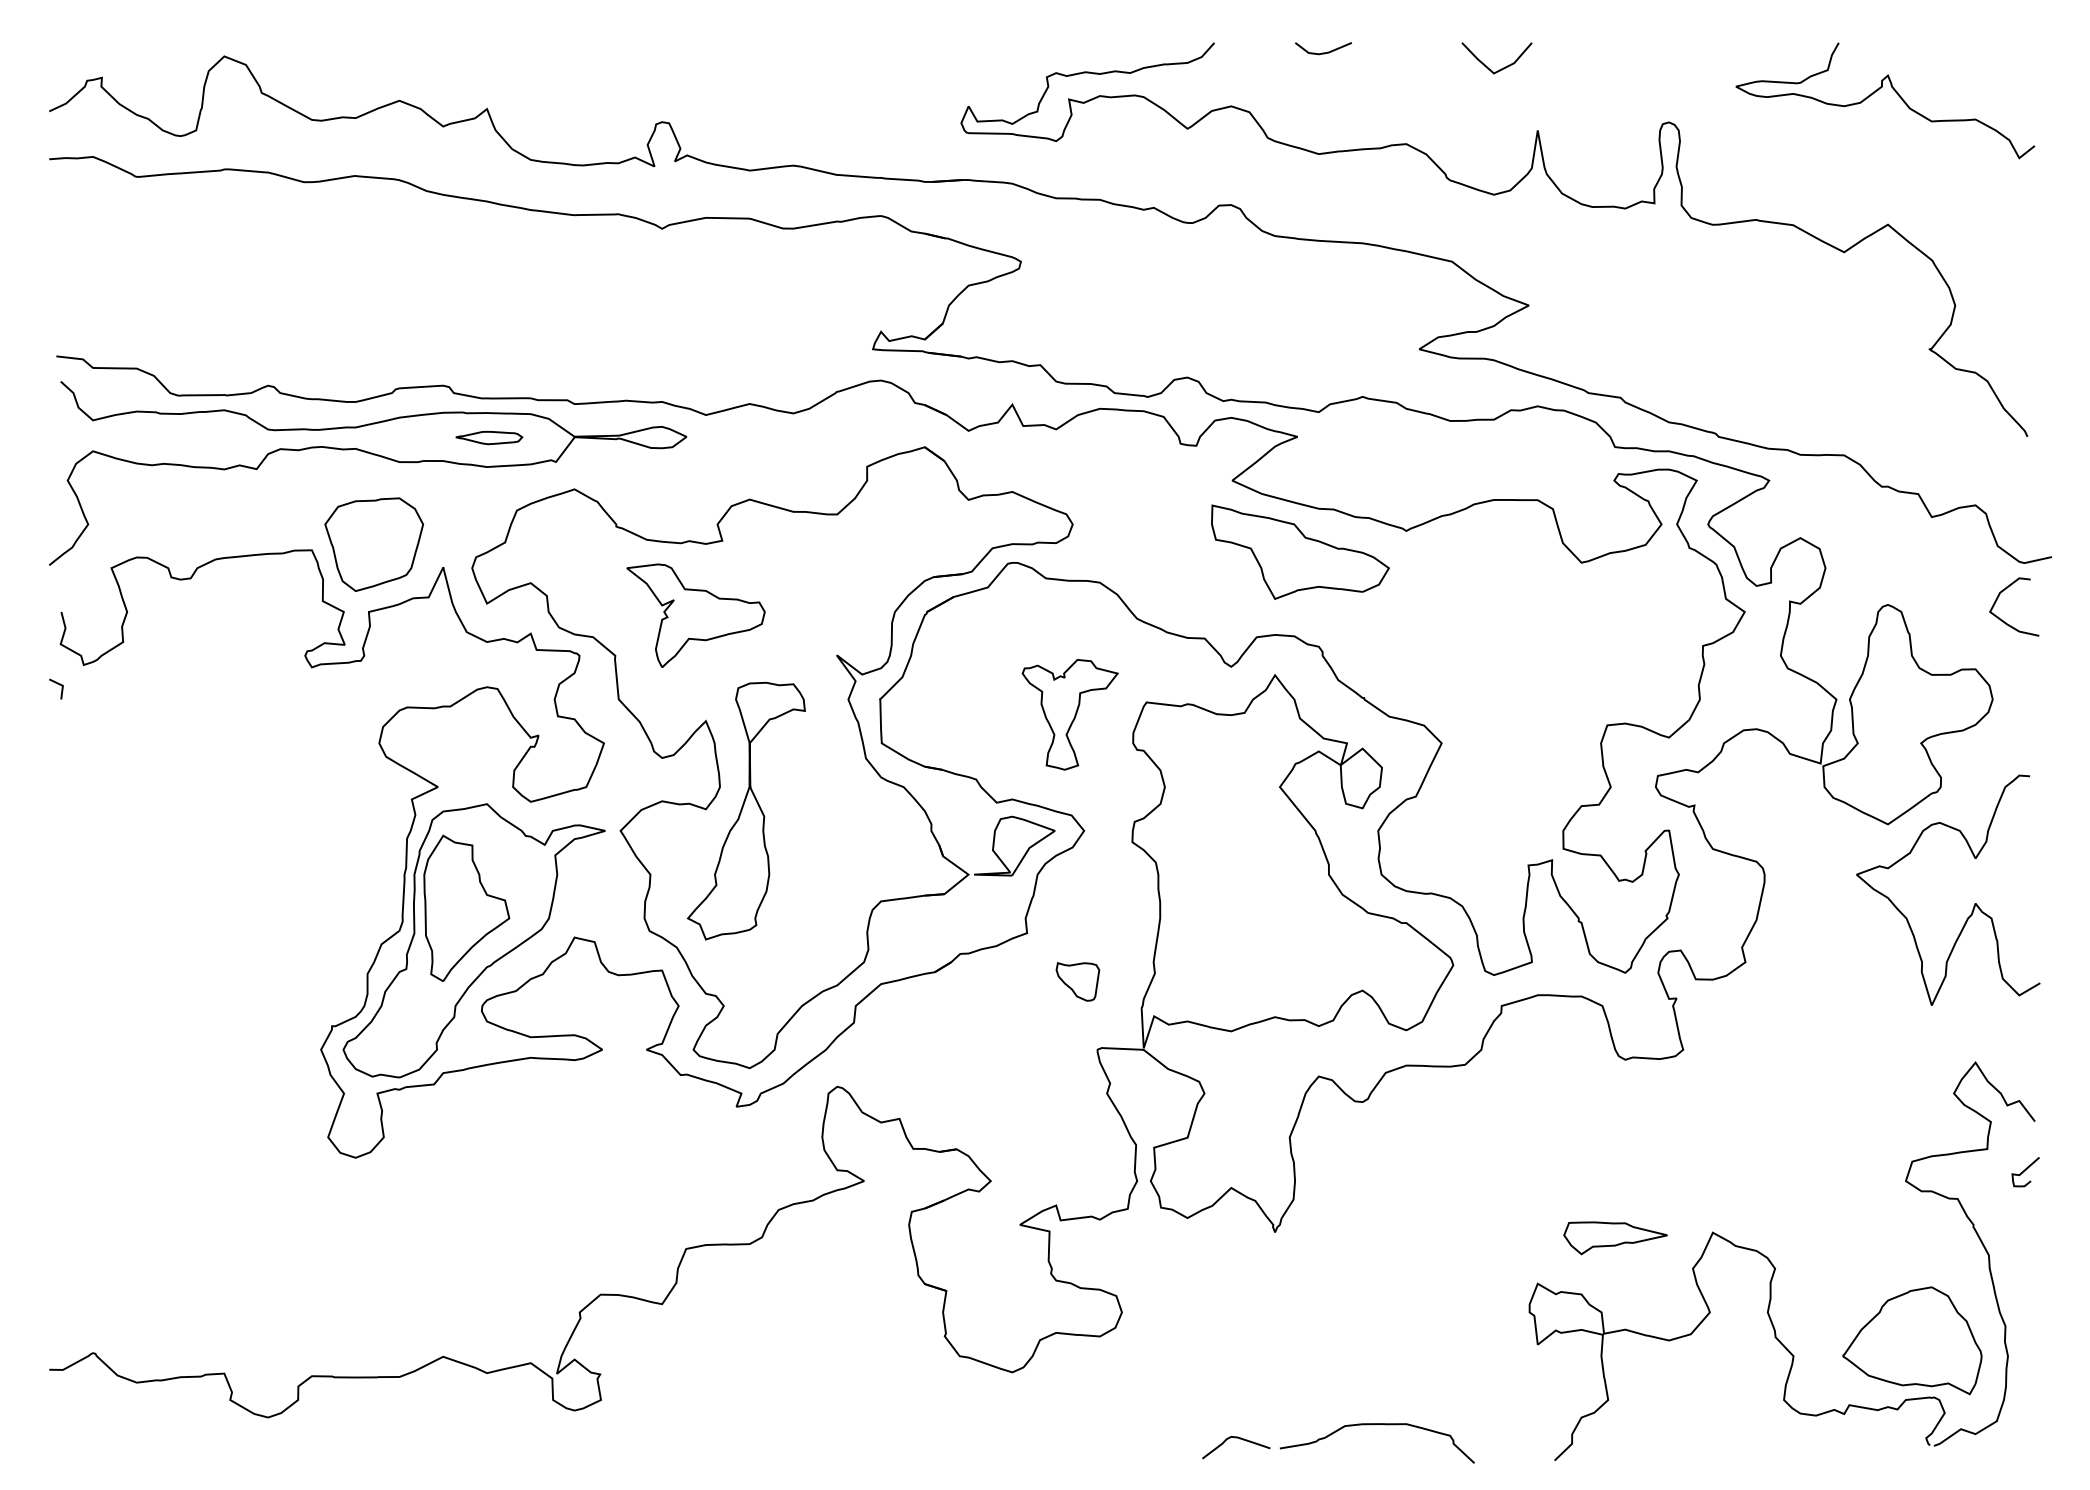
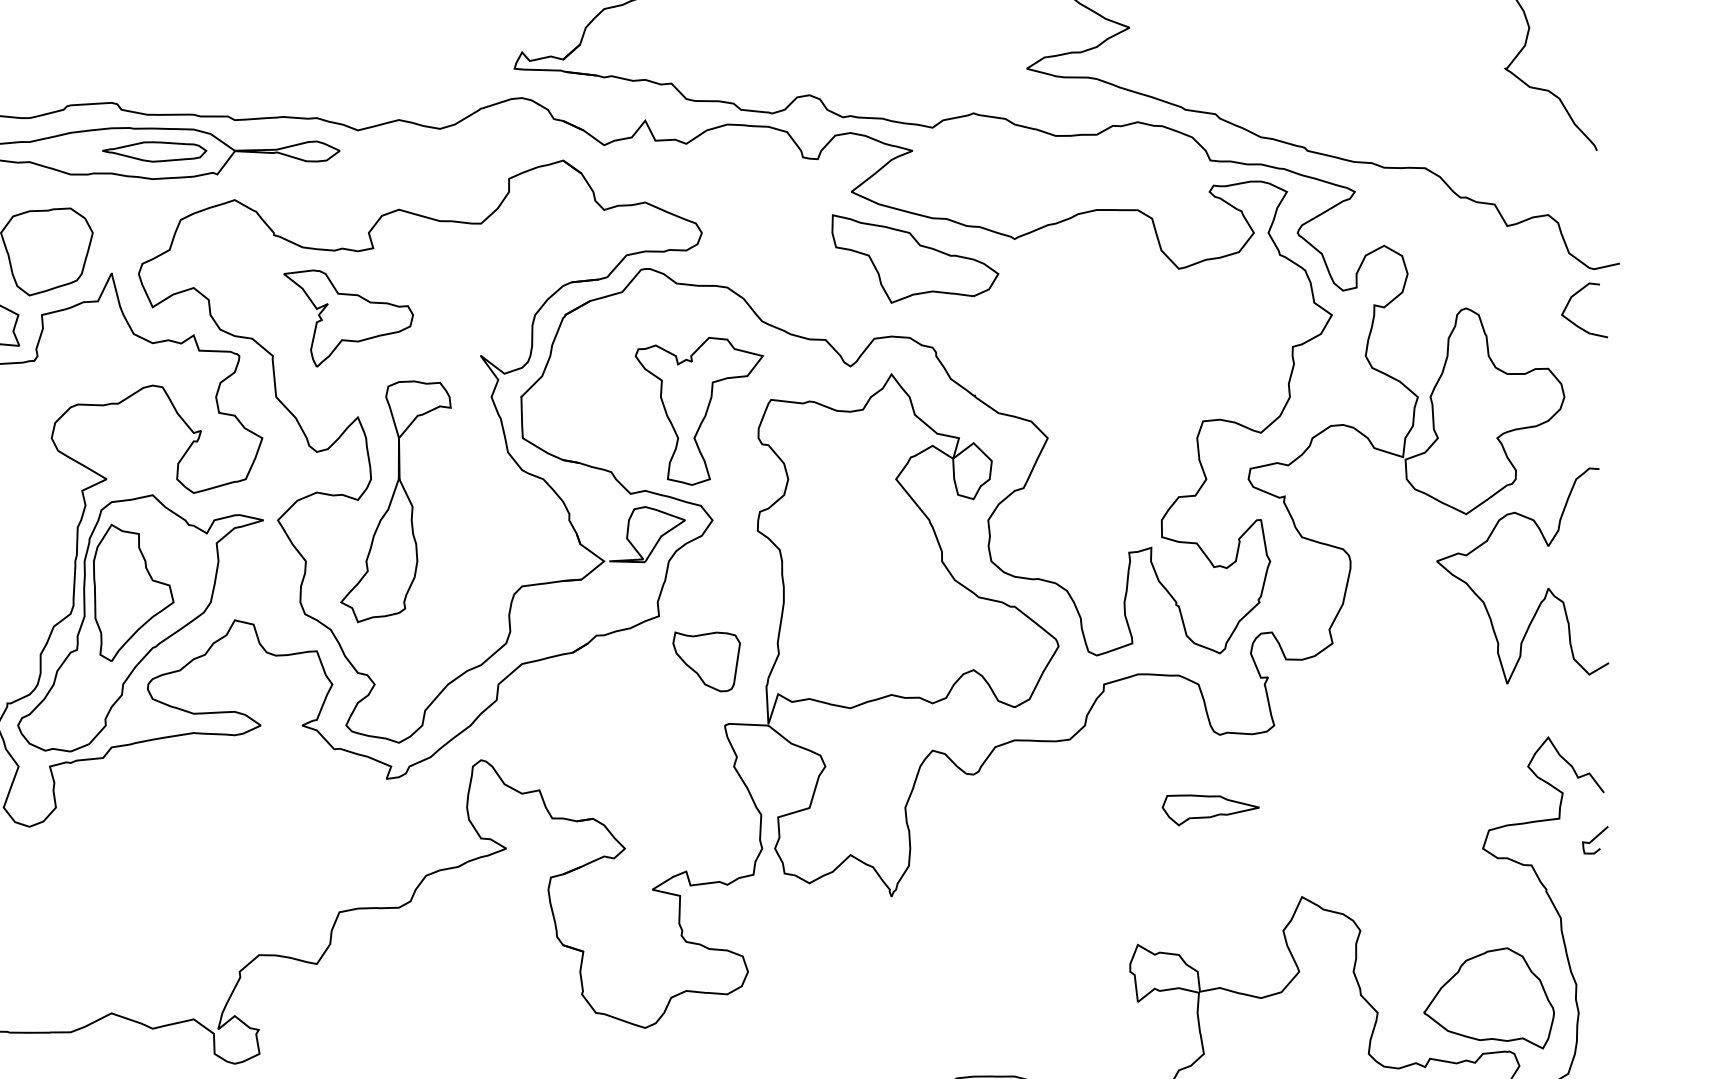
part: (489, 437) -> (155, 151), size x1.67
part: (1070, 714) -> (699, 411), size x1.43
part: (1077, 981) -> (706, 661), size x1.67
part: (1615, 1238) -> (1210, 810), moved

